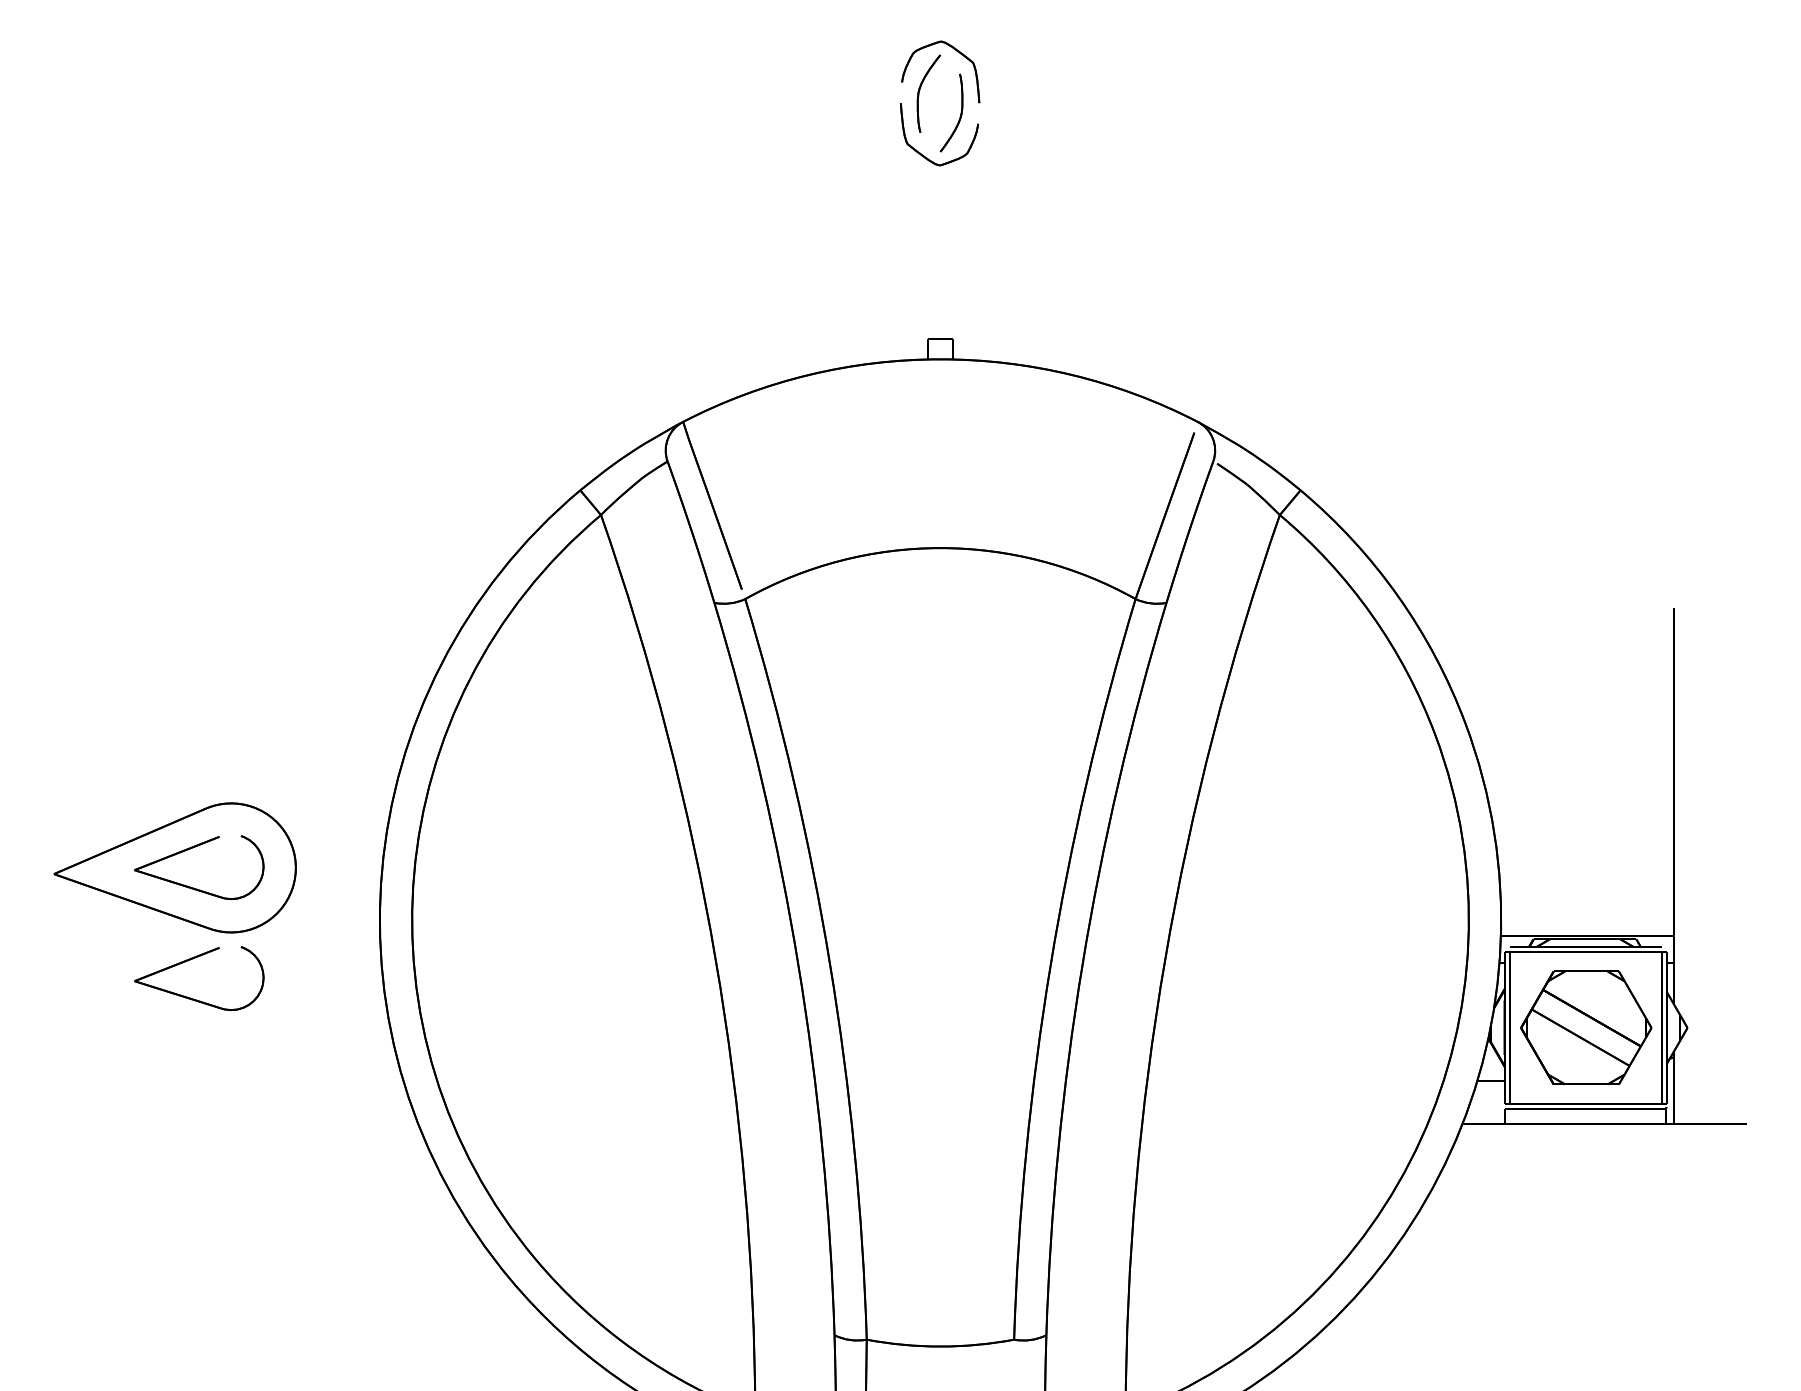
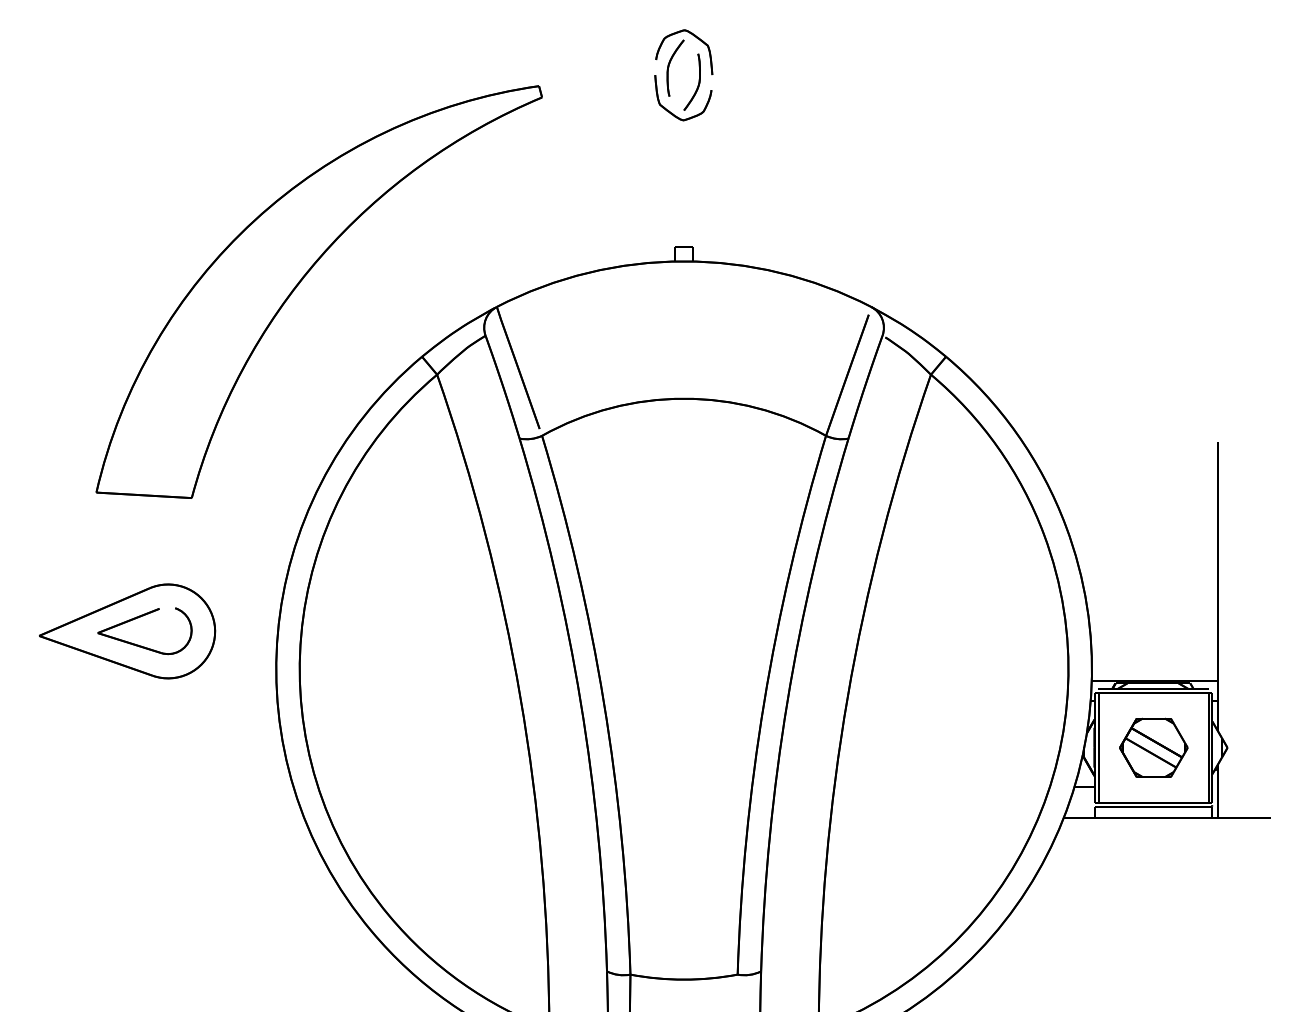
part: (415, 385) -> (302, 280), added
part: (193, 959) -> (140, 698), removed
part: (1585, 1027) -> (1153, 747), size x0.71

